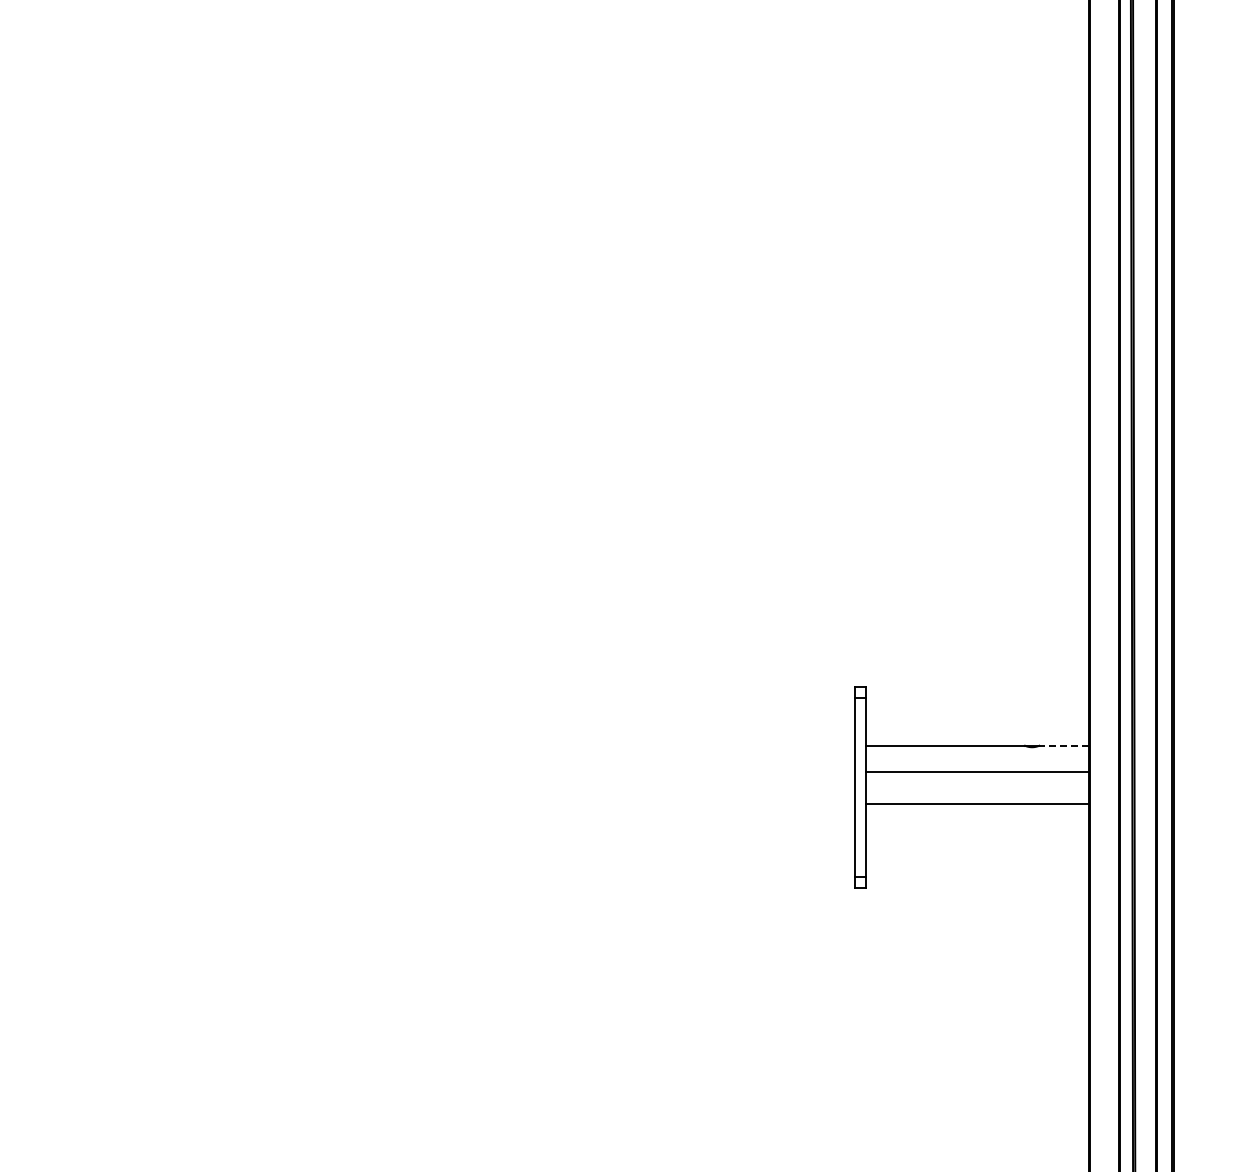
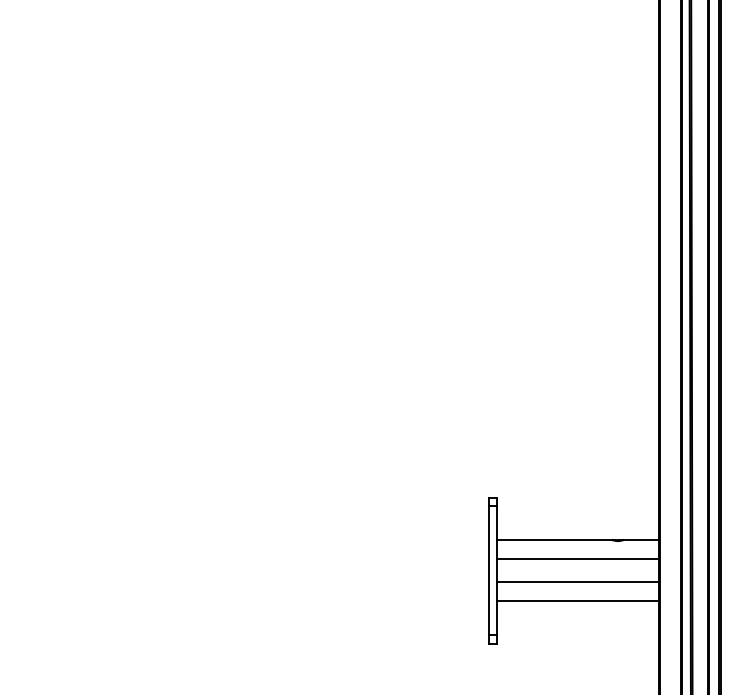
line: (1064, 745) -> (641, 539), dashed -> solid
line: (977, 829) -> (578, 600), added

